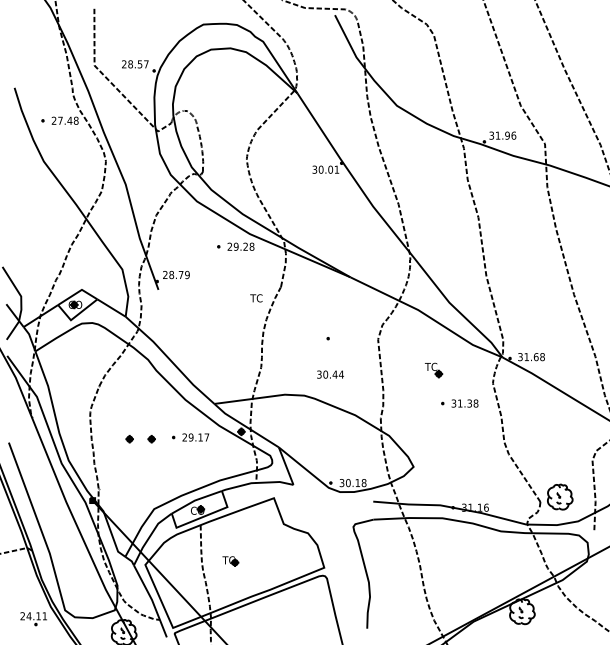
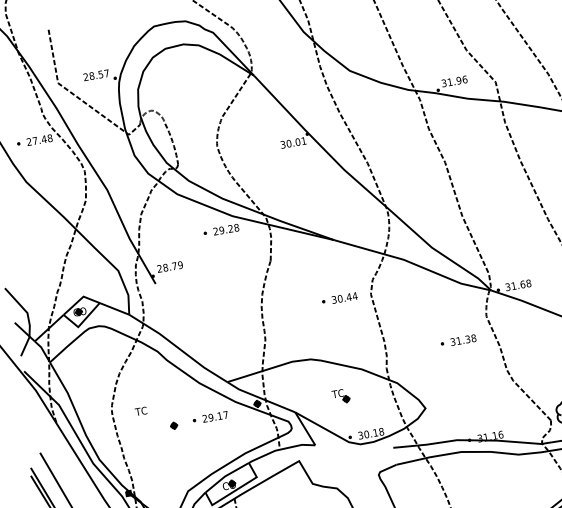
text: (256, 298) -> (141, 411), moved
part: (434, 370) -> (341, 396), moved
text: (330, 374) -> (344, 297), moved
part: (129, 439) -> (153, 429), removed

